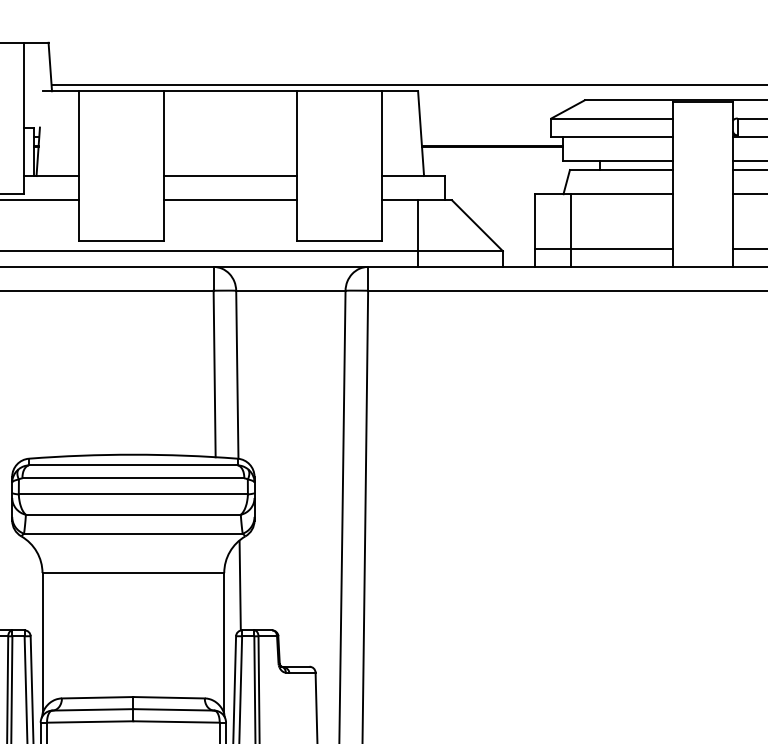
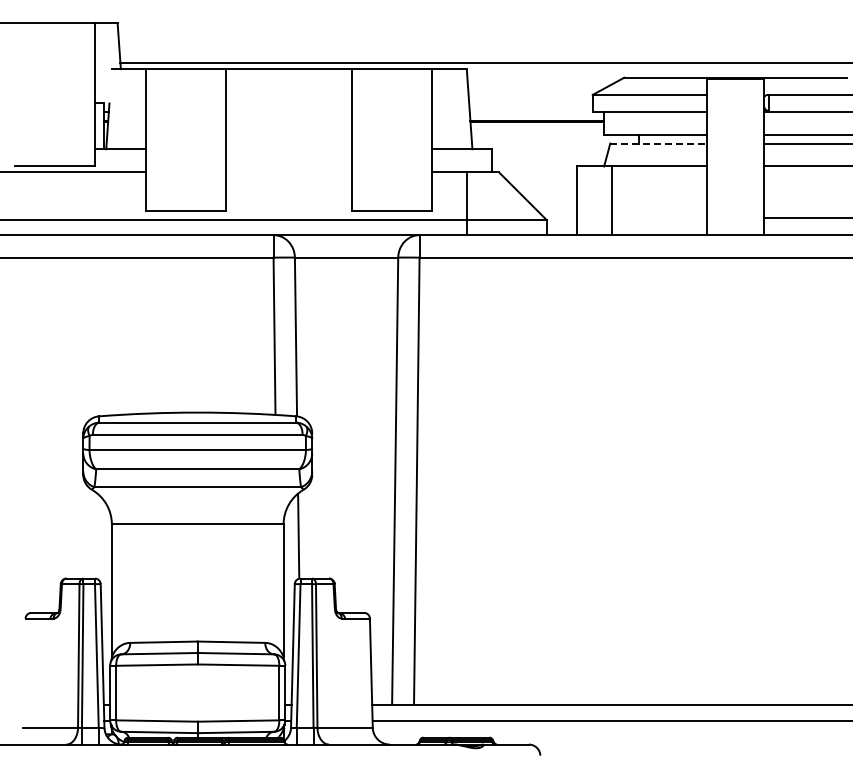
line: (622, 169) -> (659, 143), solid -> dashed
line: (230, 176) -> (289, 149), removed
line: (230, 200) -> (289, 172), removed
line: (604, 248) -> (642, 217), removed

